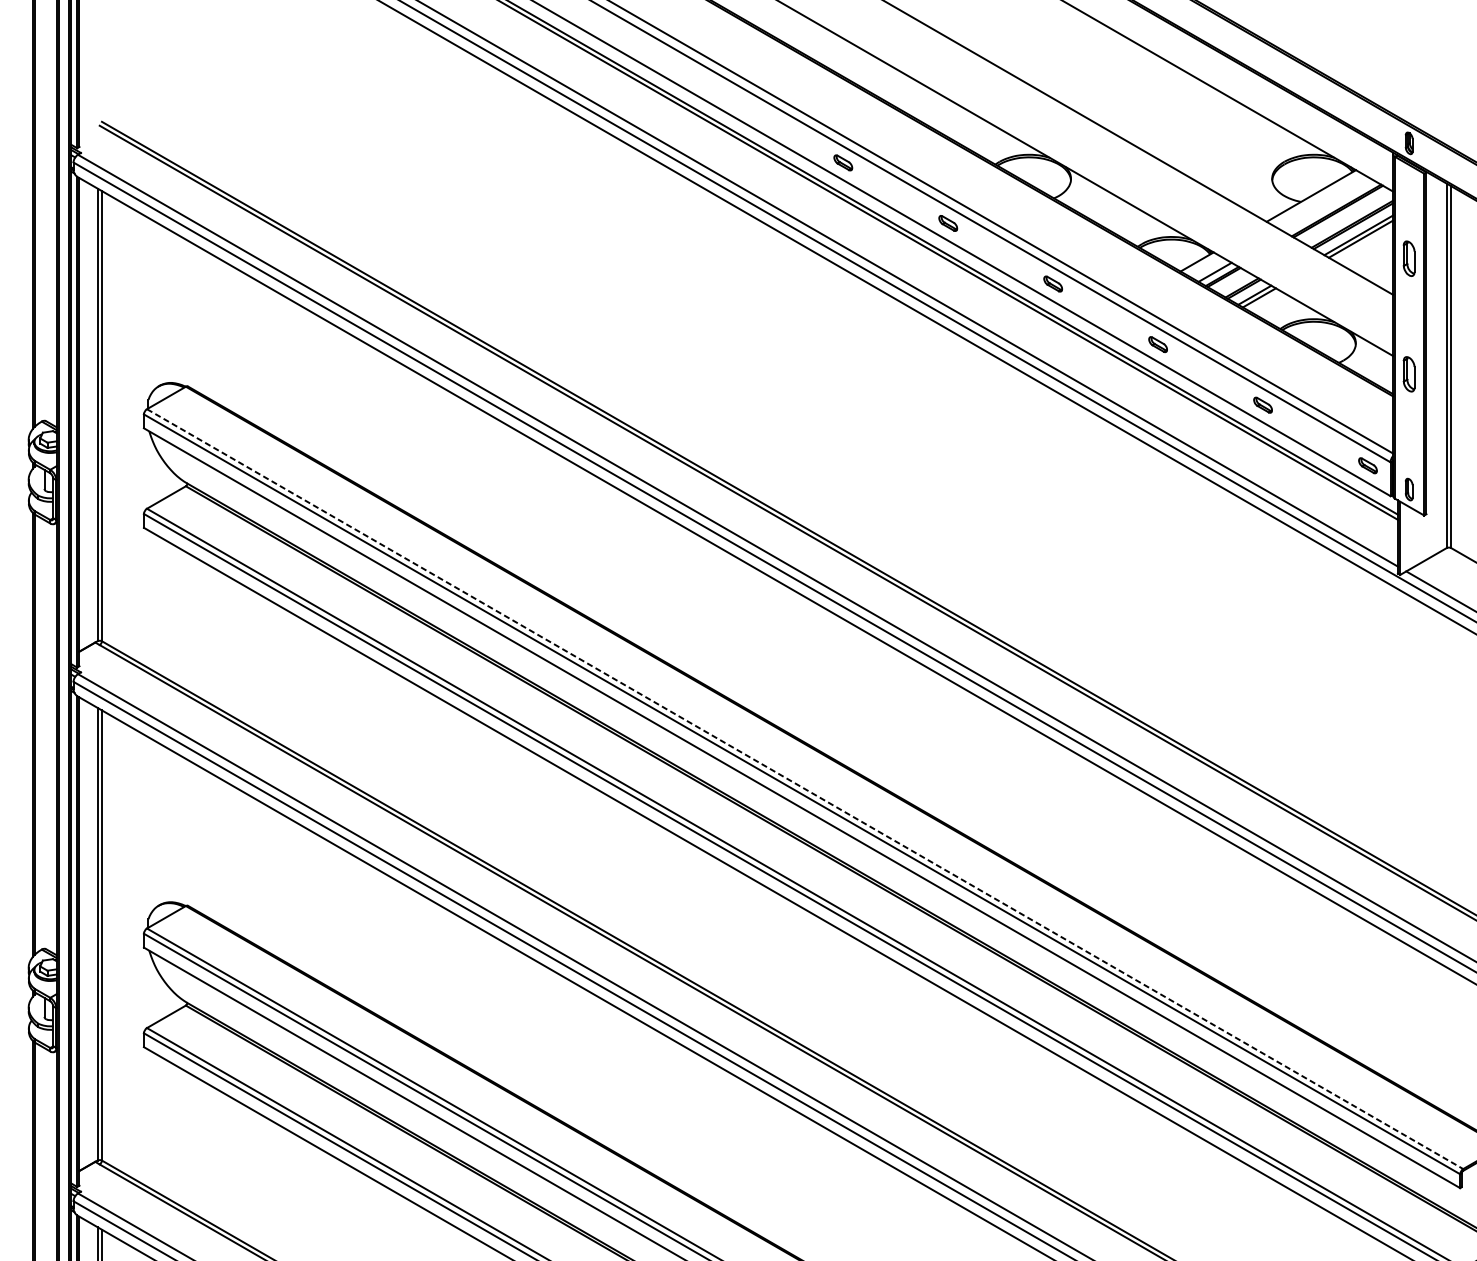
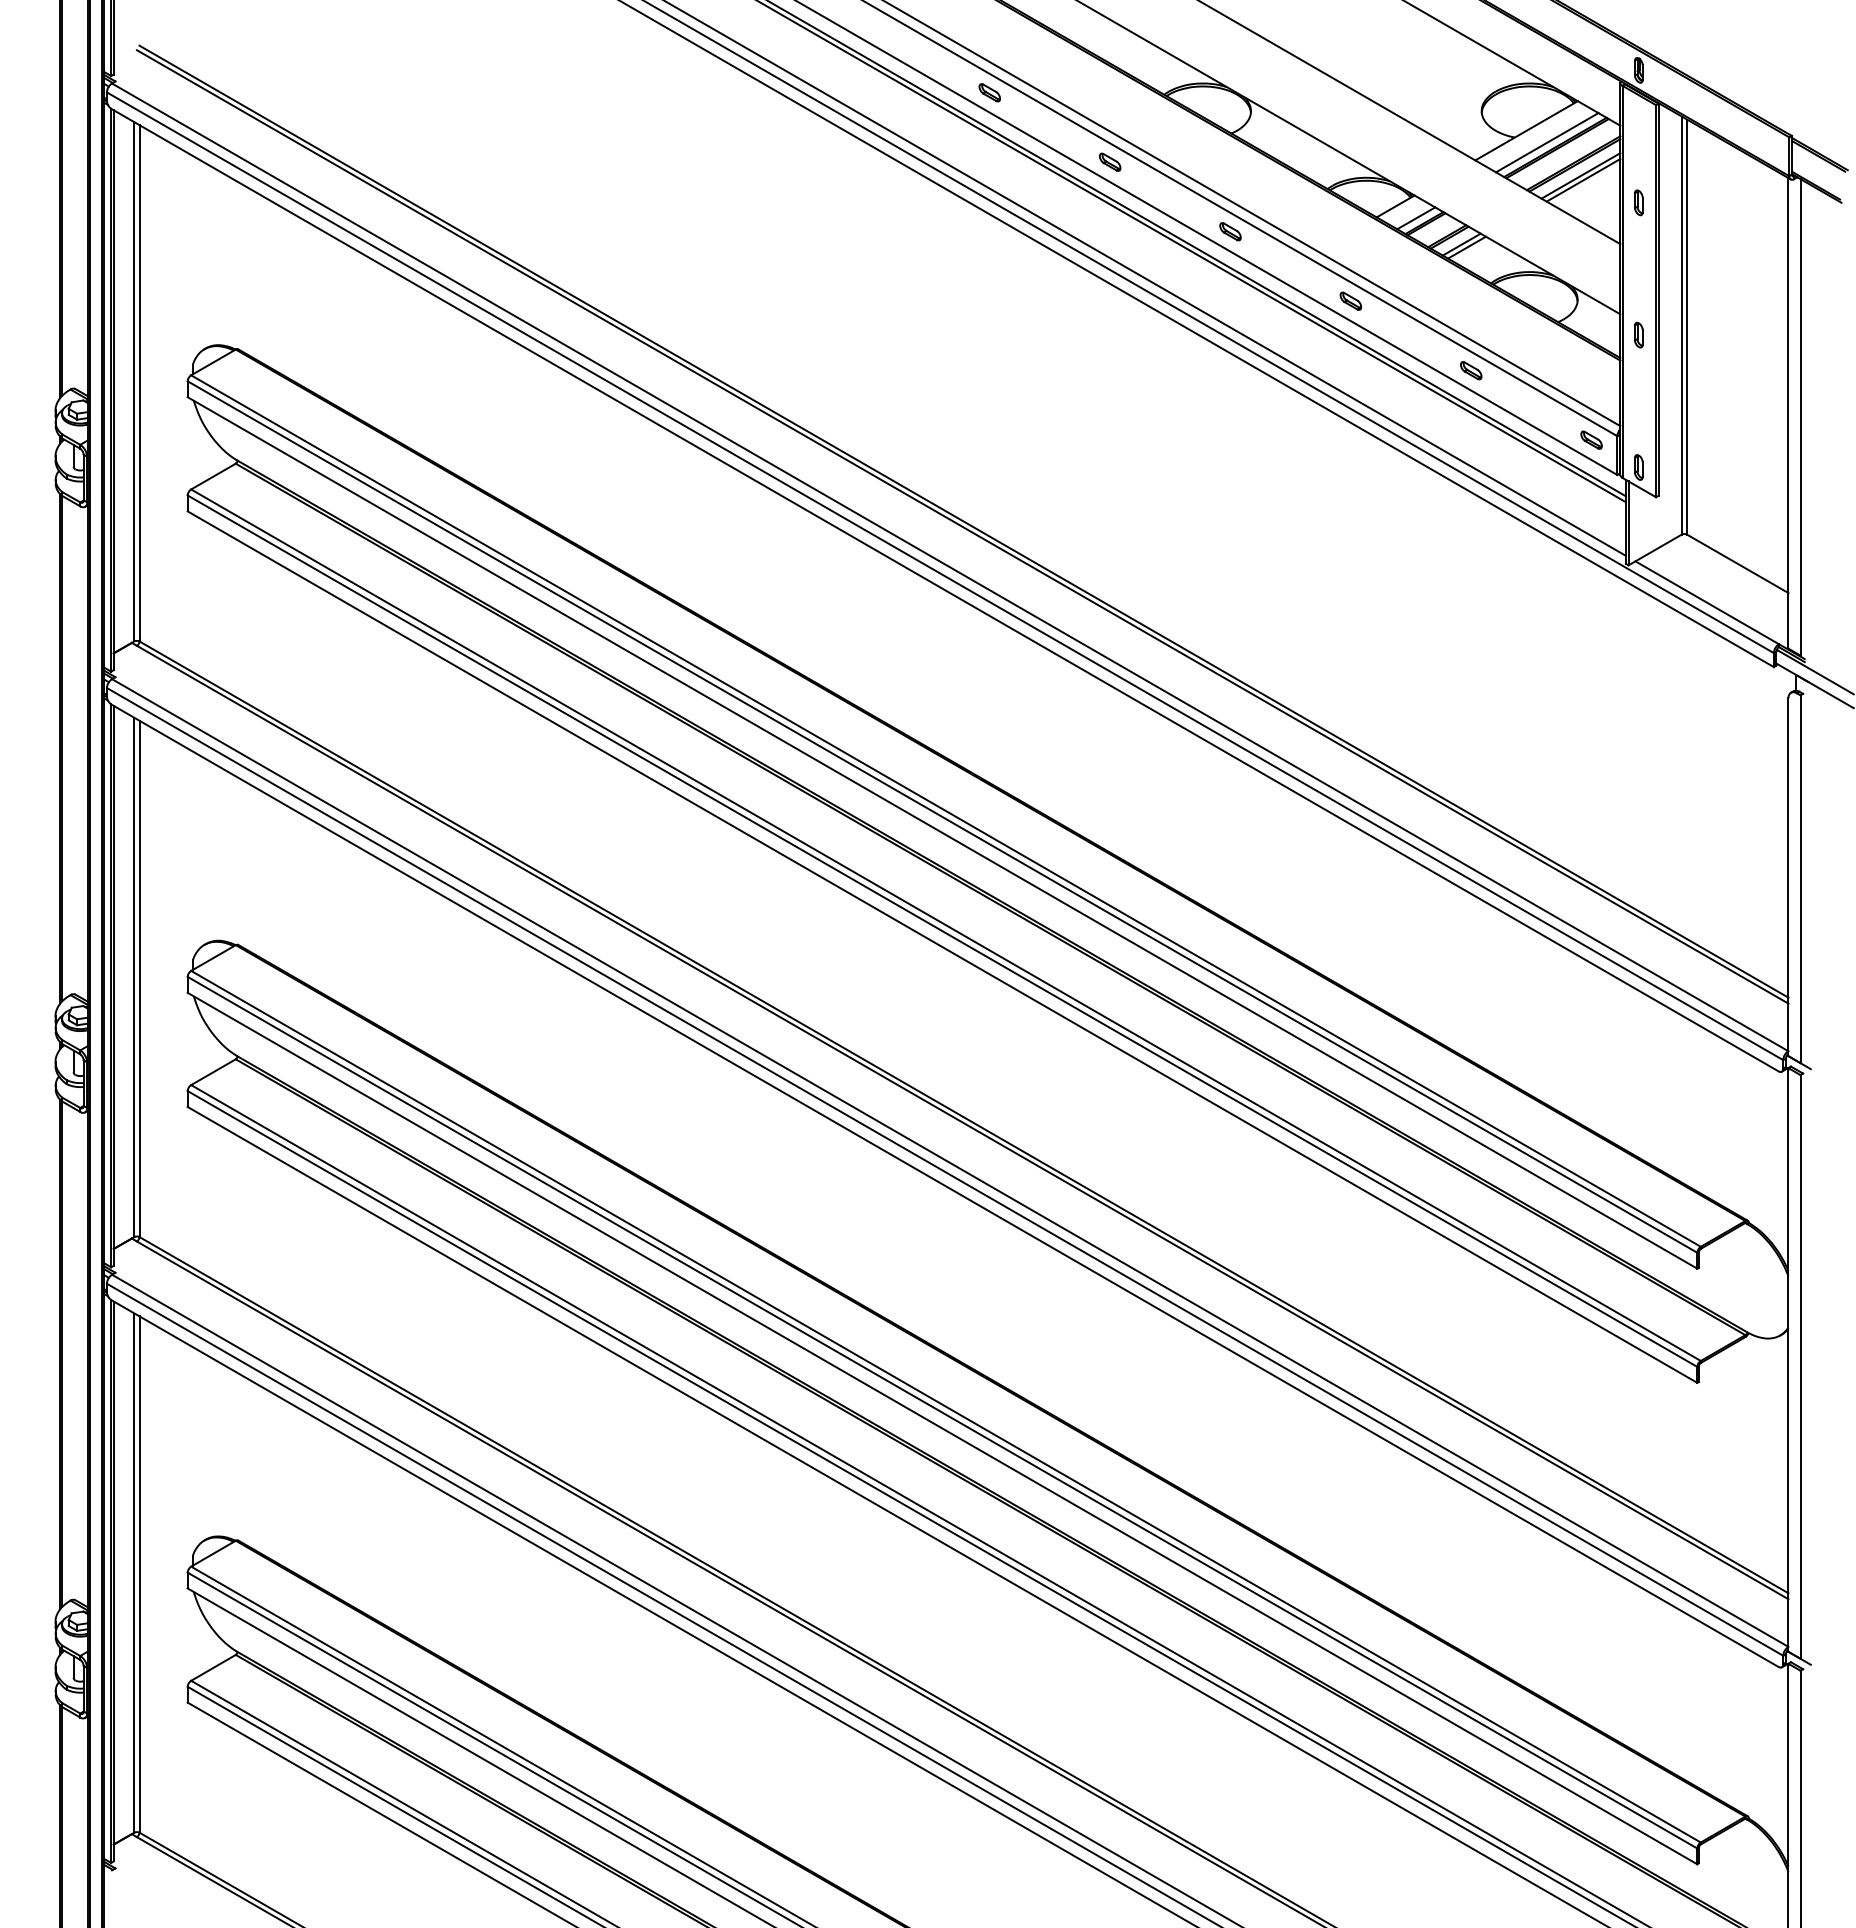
line: (1329, 206) -> (1547, 142), added
part: (1408, 258) -> (1638, 202), size x0.62
part: (1408, 373) -> (1638, 334), size x0.62
line: (805, 789) -> (946, 811), dashed -> solid

